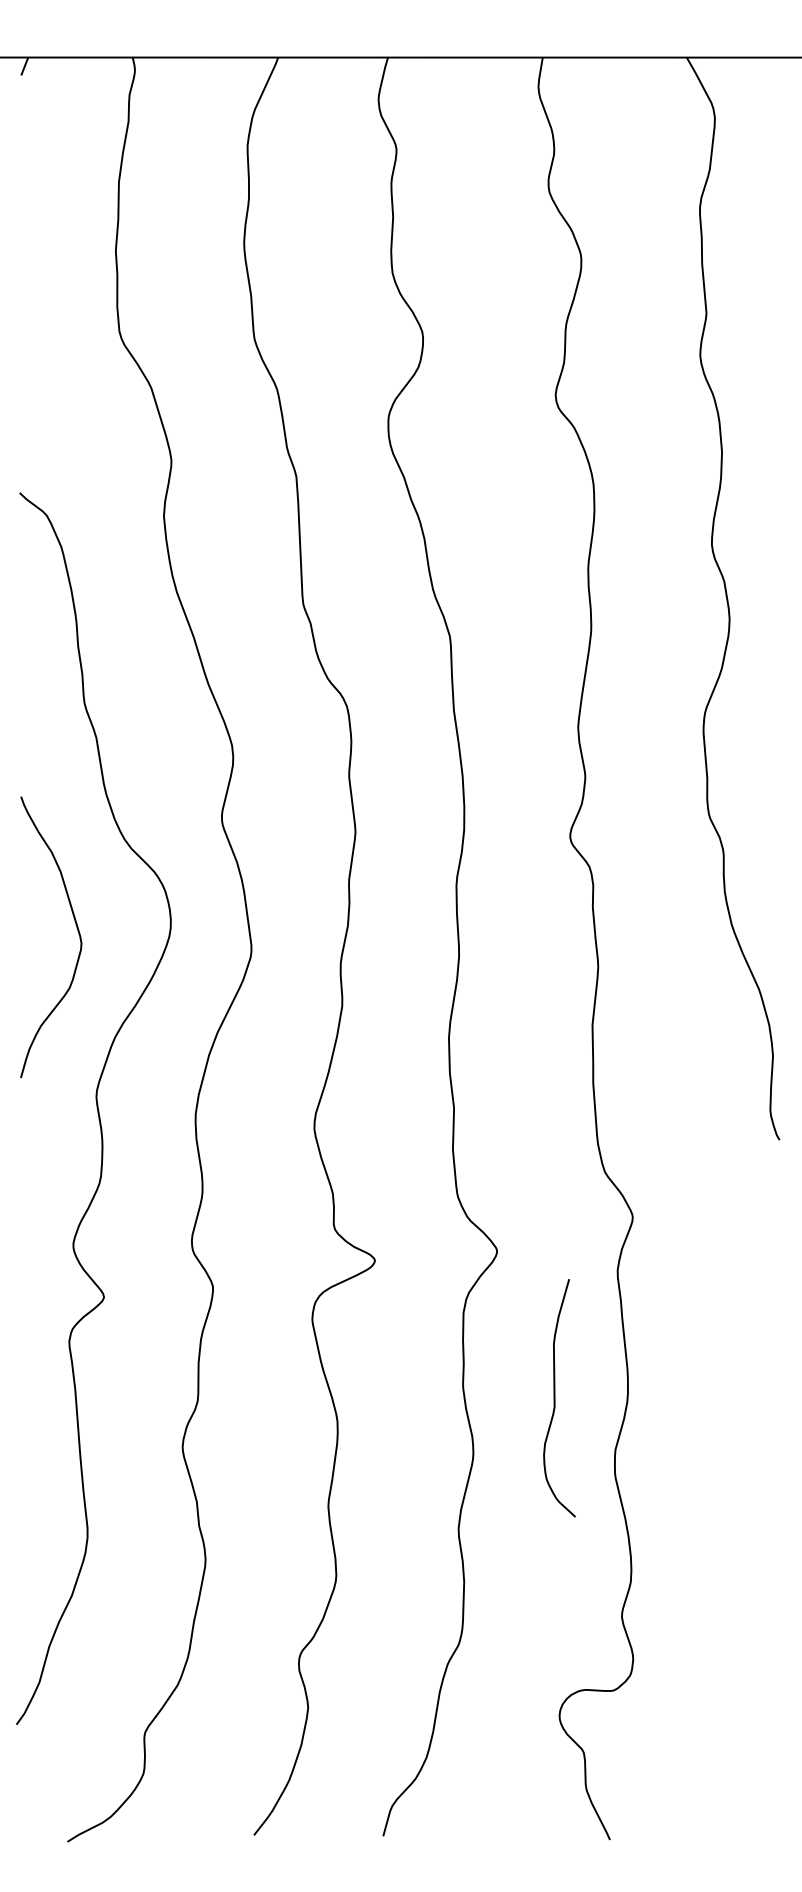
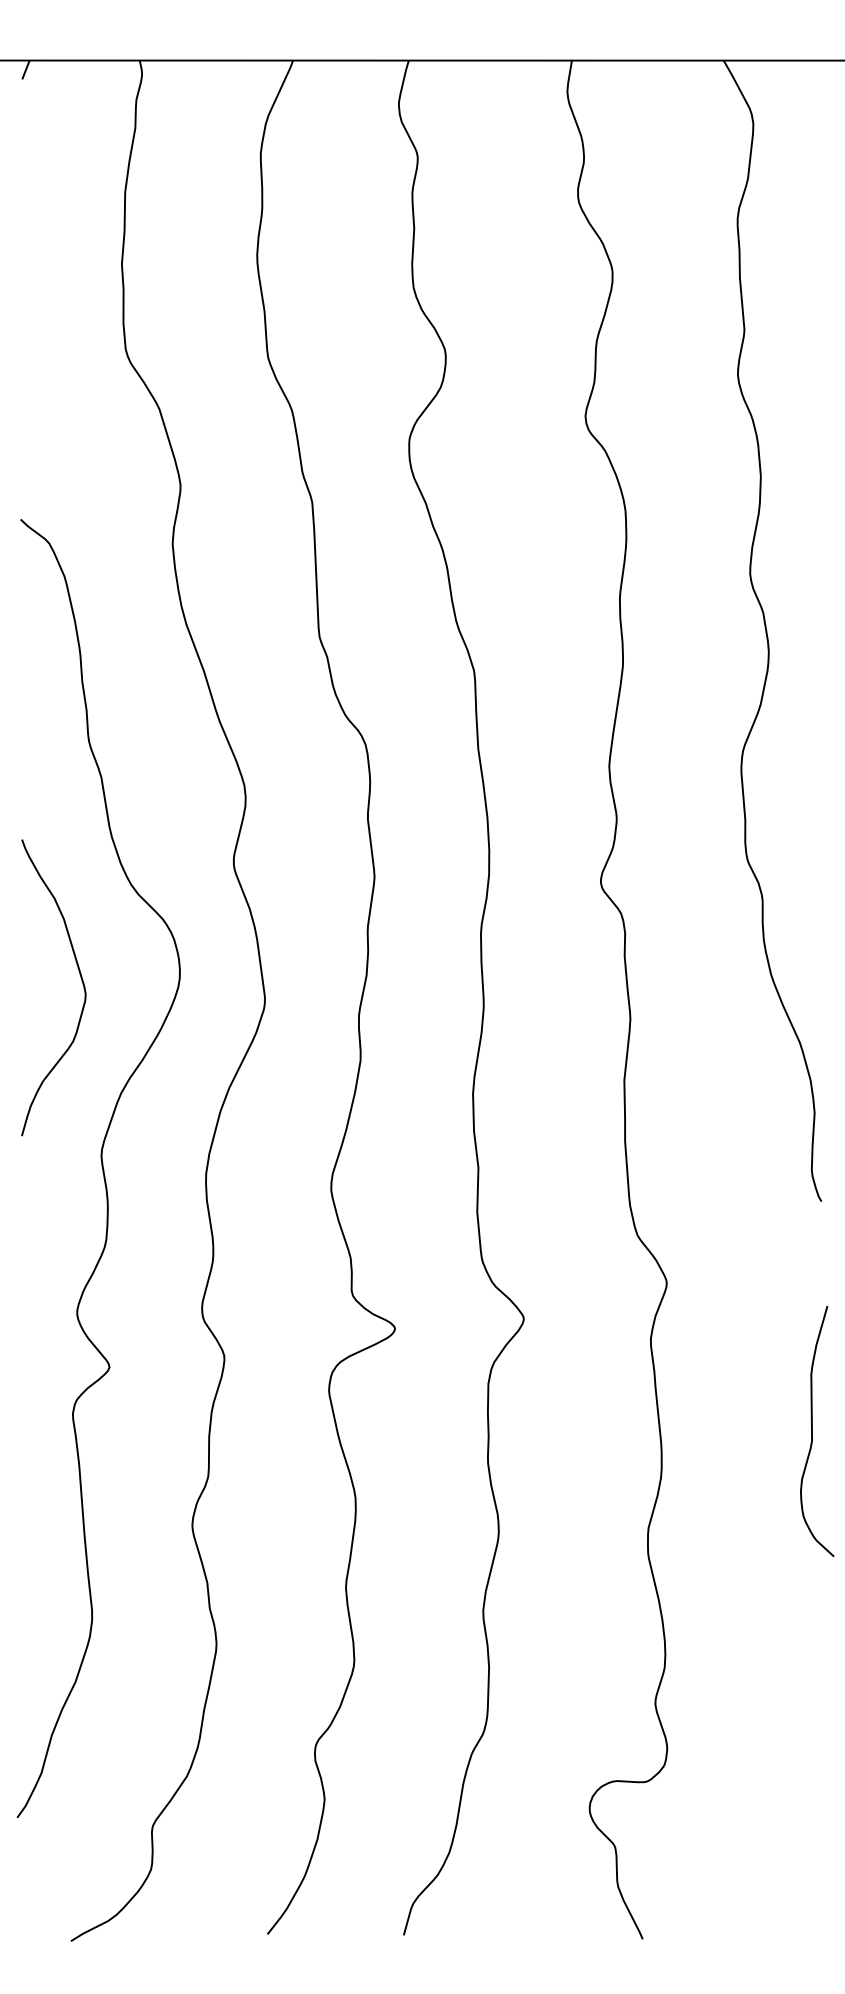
curve: (555, 1398) -> (813, 1431), moved

